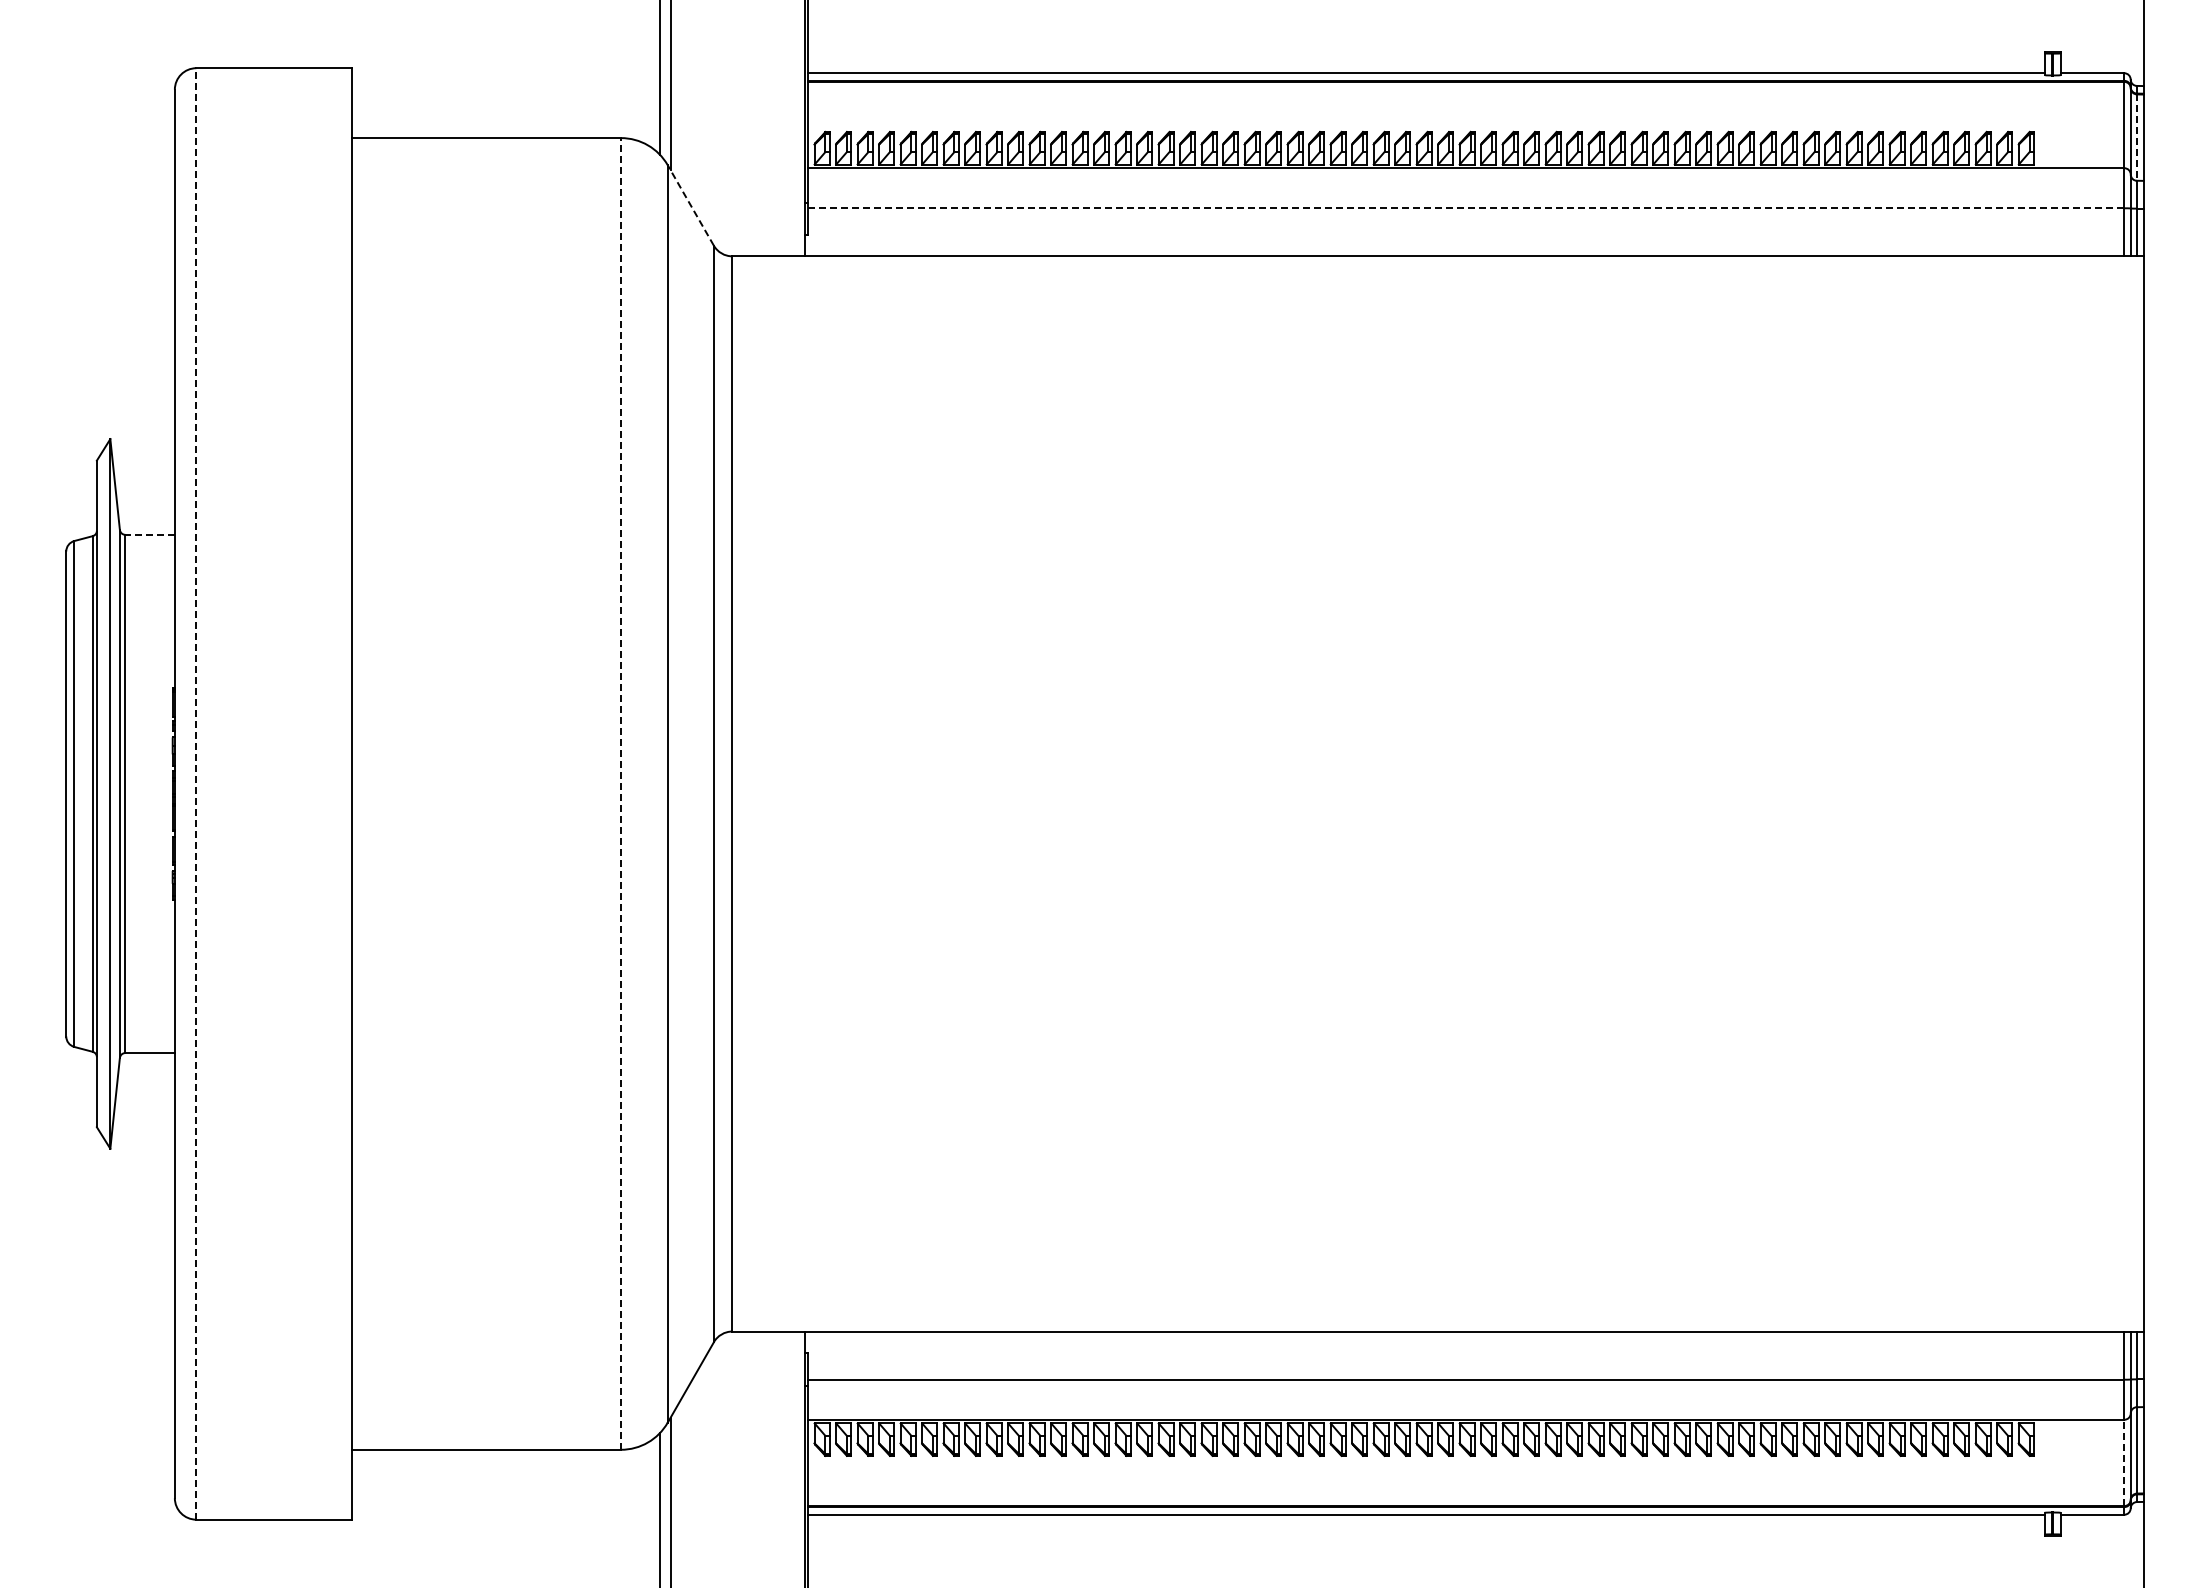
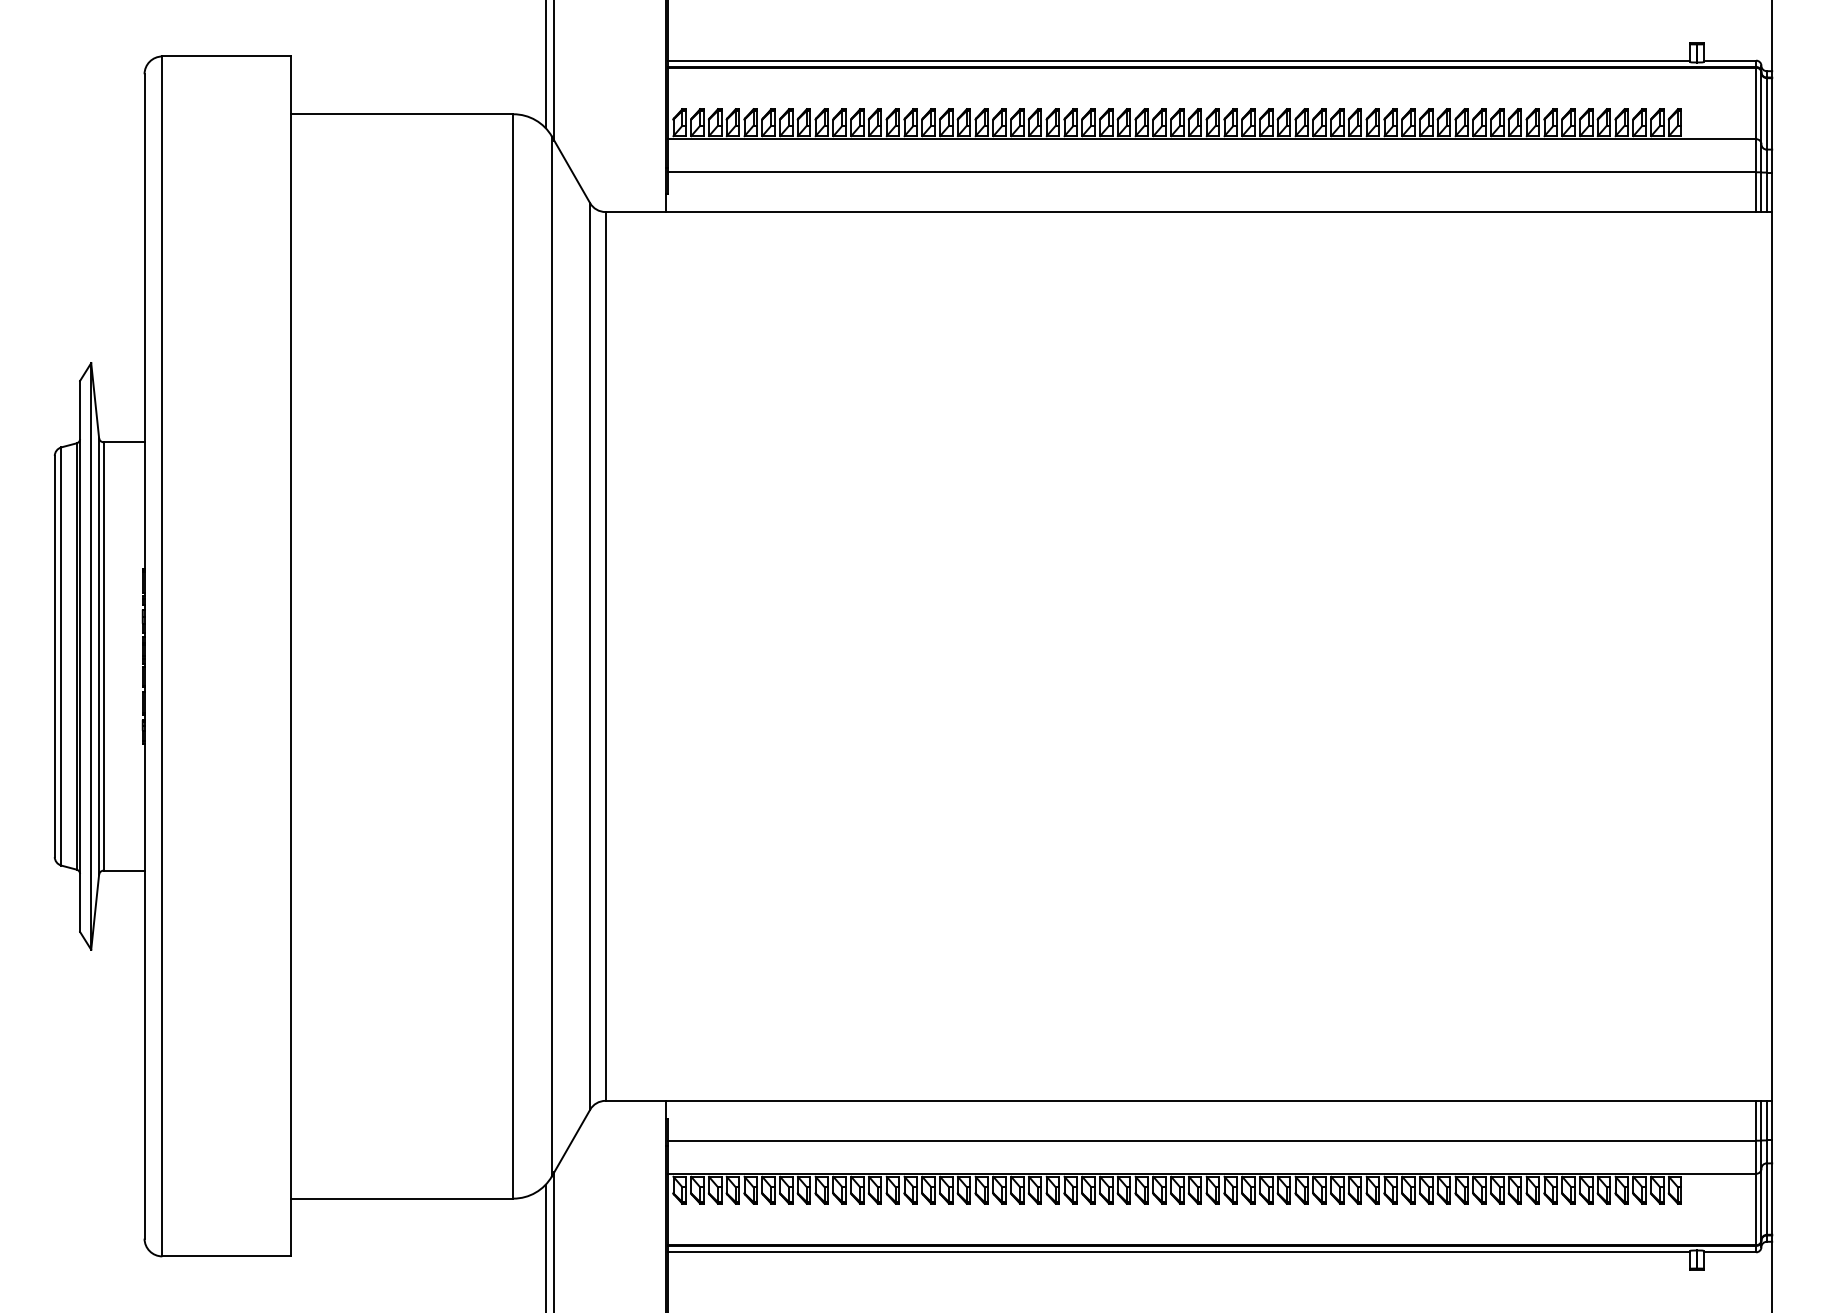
line: (2137, 138) -> (1767, 114), dashed -> solid
line: (690, 204) -> (570, 169), dashed -> solid
line: (1465, 208) -> (1211, 172), dashed -> solid
line: (150, 534) -> (124, 441), dashed -> solid
line: (196, 793) -> (162, 656), dashed -> solid
line: (621, 793) -> (513, 656), dashed -> solid
line: (2124, 1462) -> (1756, 1209), dashed -> solid

